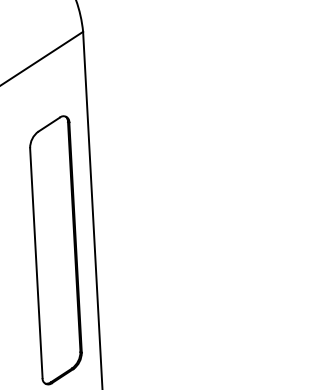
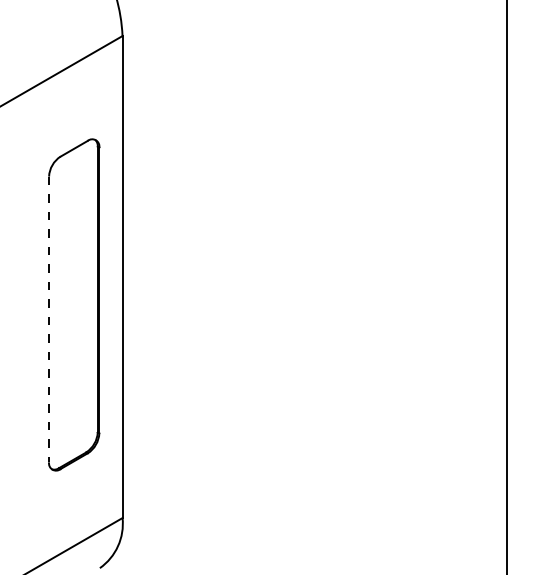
line: (36, 263) -> (49, 319), solid -> dashed

